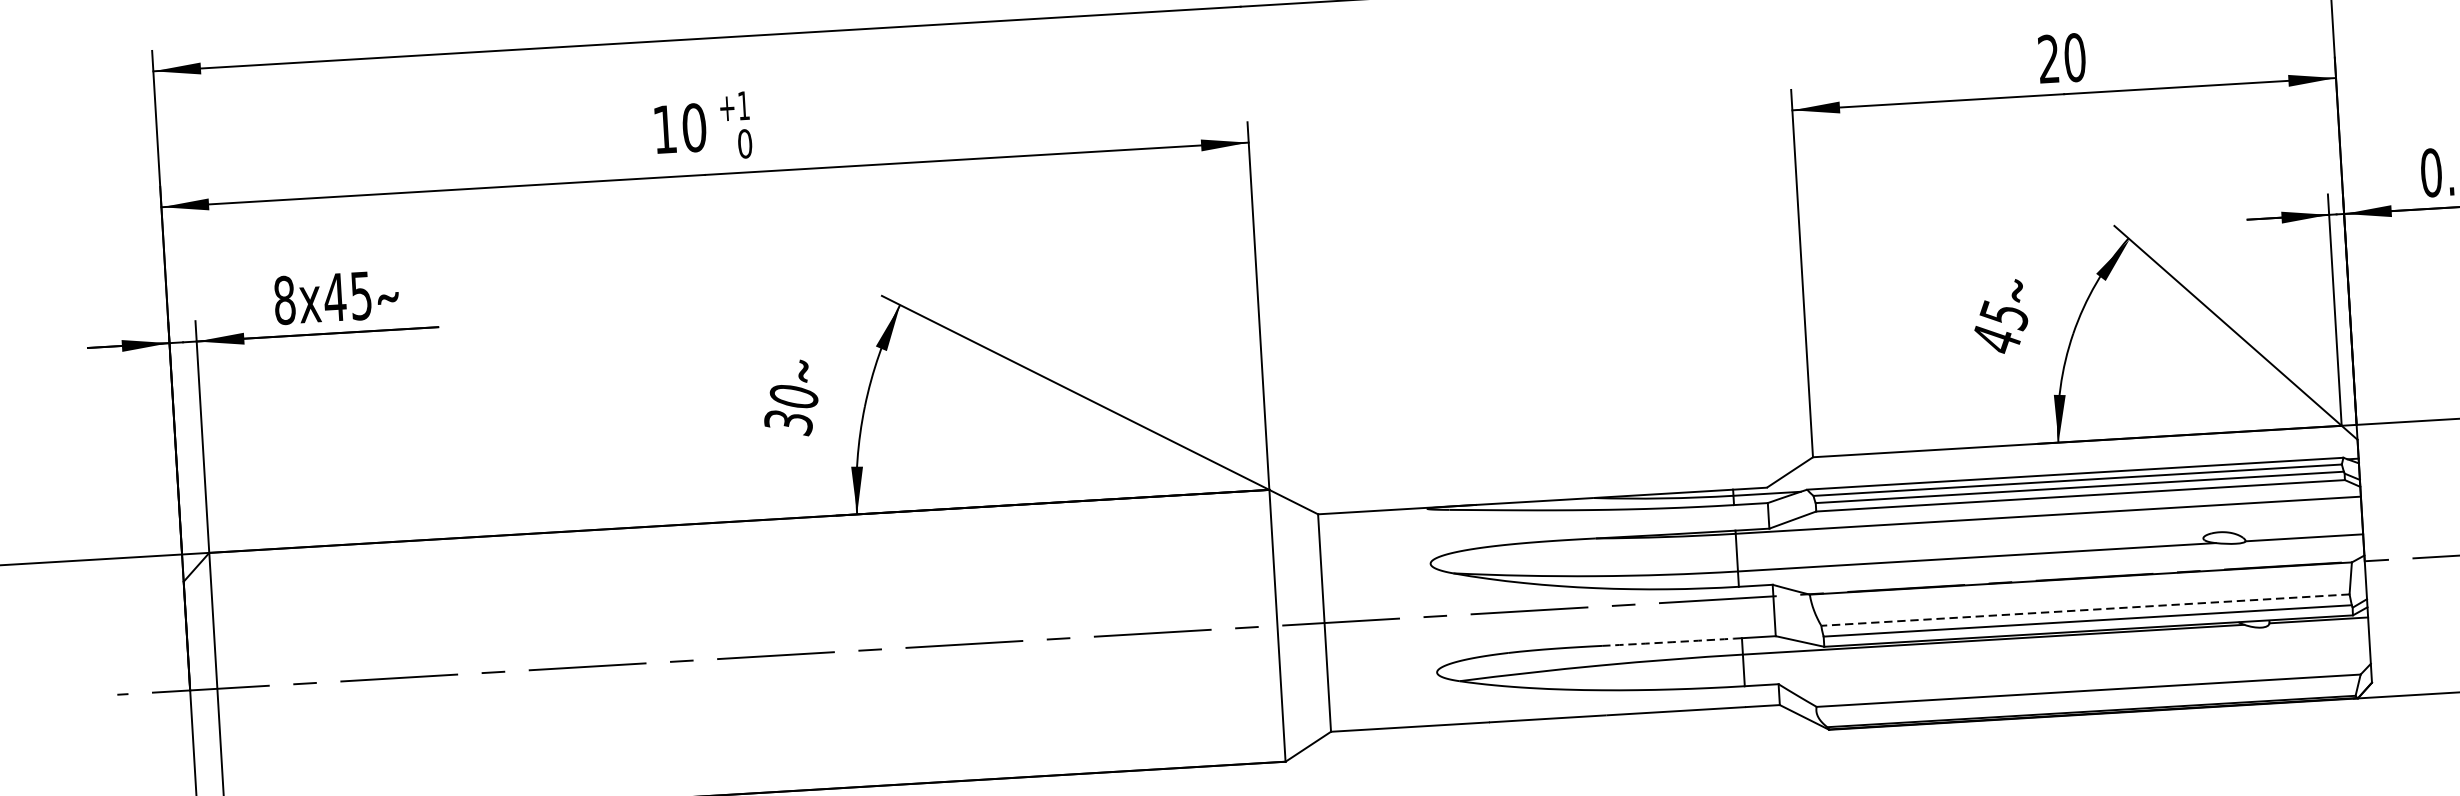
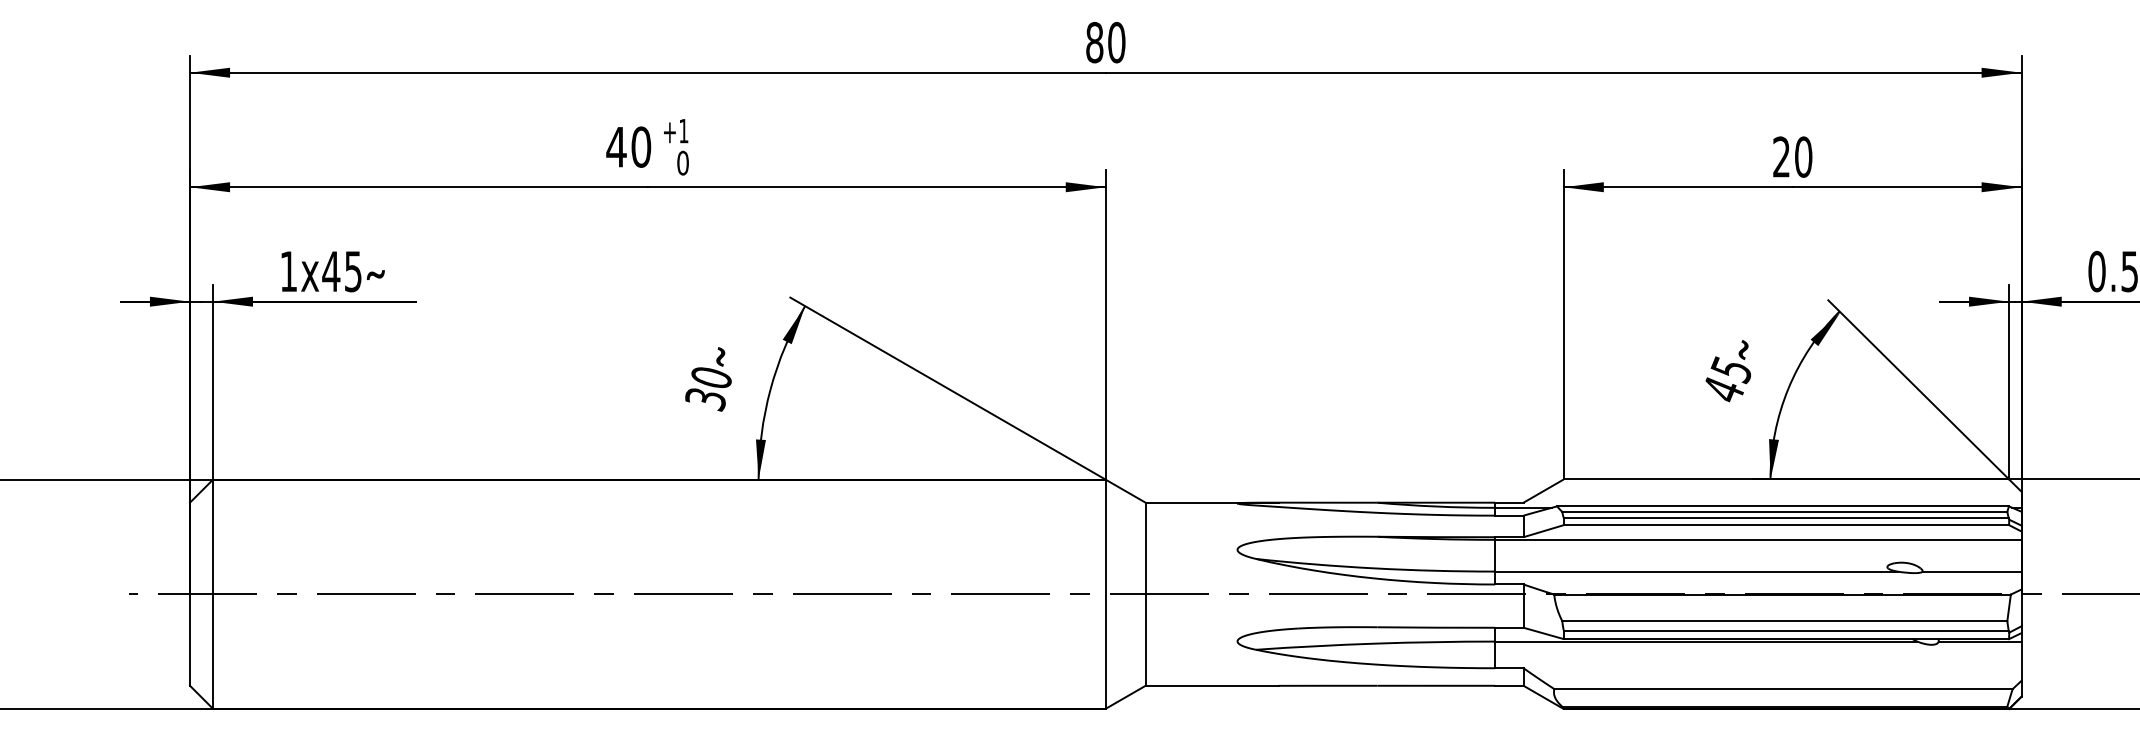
text: (664, 129) -> (616, 147), 10 -> 40
text: (284, 300) -> (288, 271), 8x45 -> 1x45
line: (2085, 610) -> (1784, 621), dashed -> solid
arc: (1672, 642) -> (1436, 627), dashed -> solid

